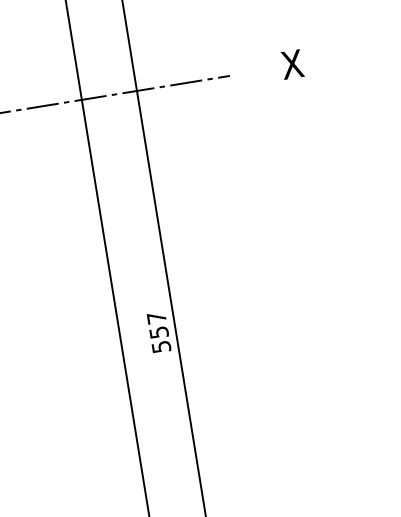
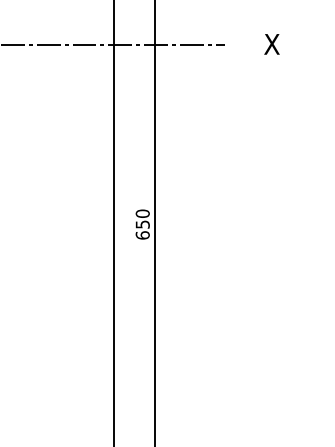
text: (158, 332) -> (142, 224), 557 -> 650

